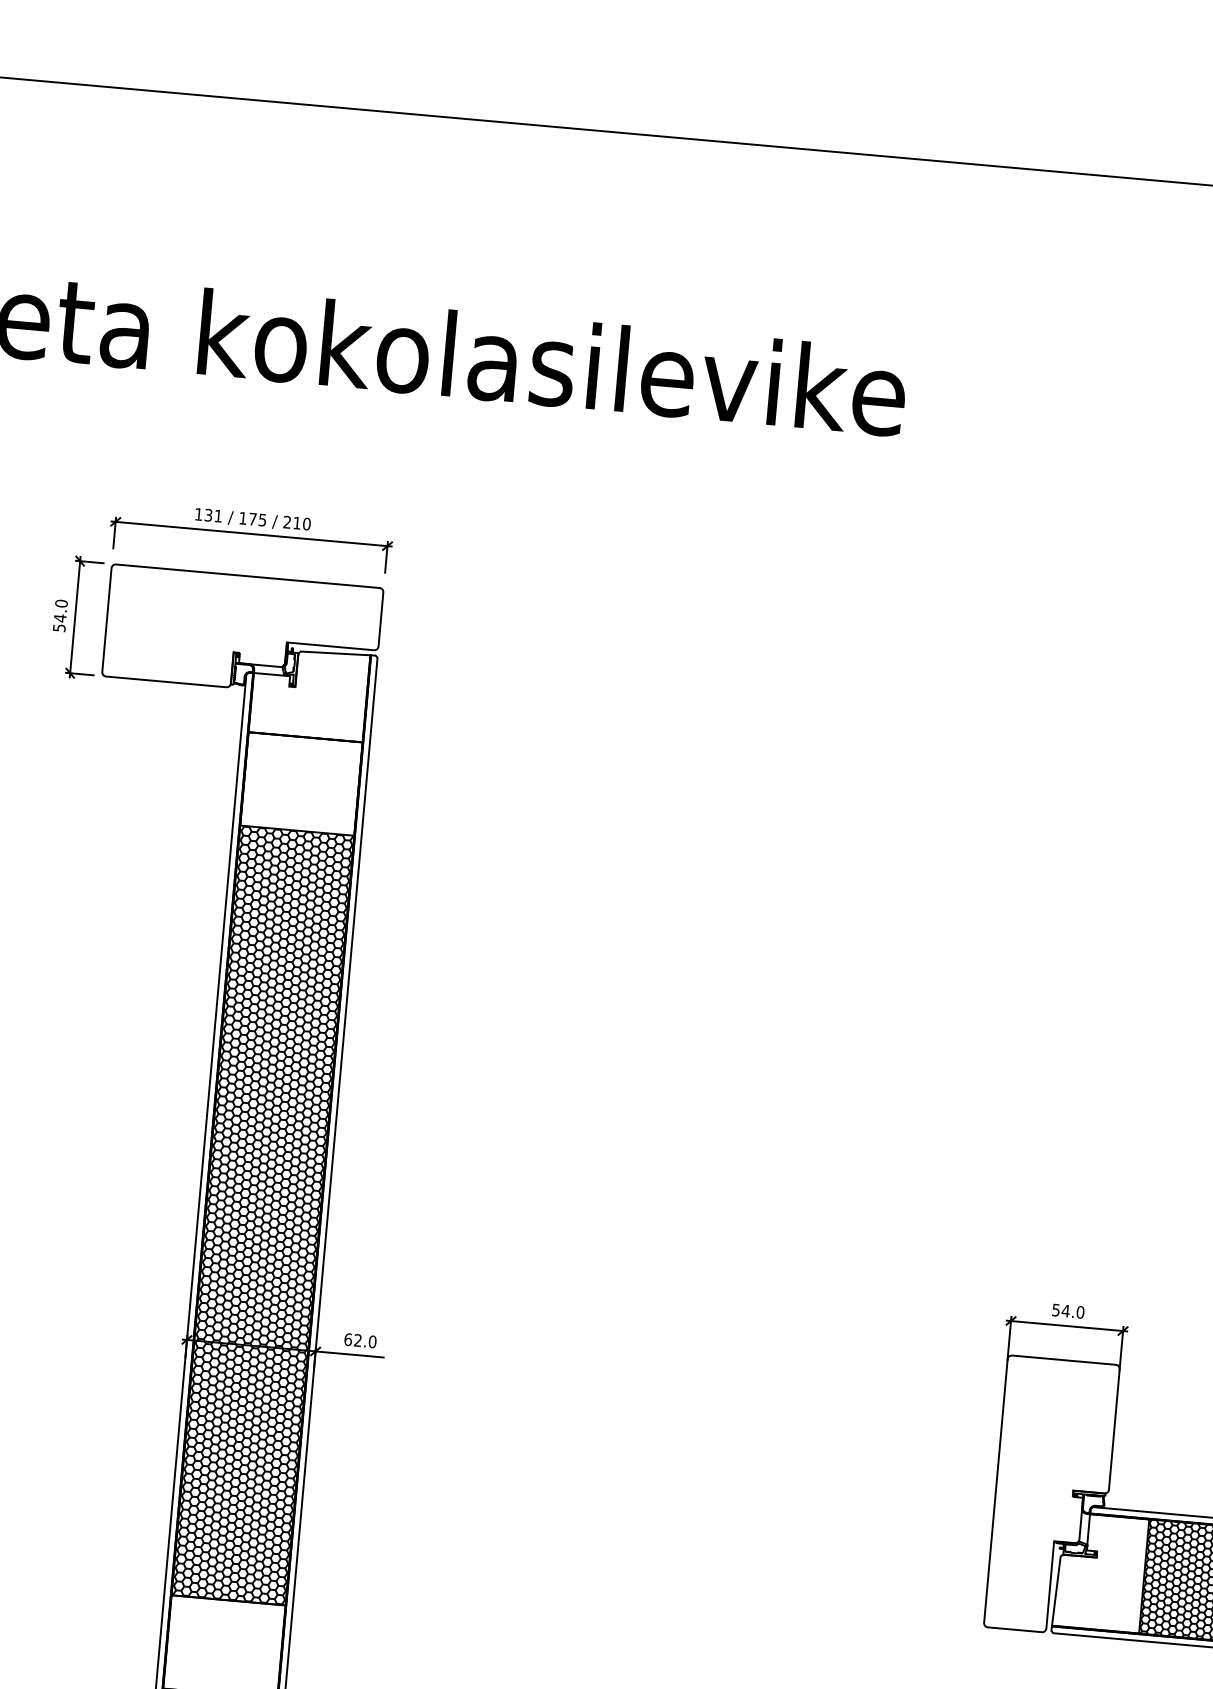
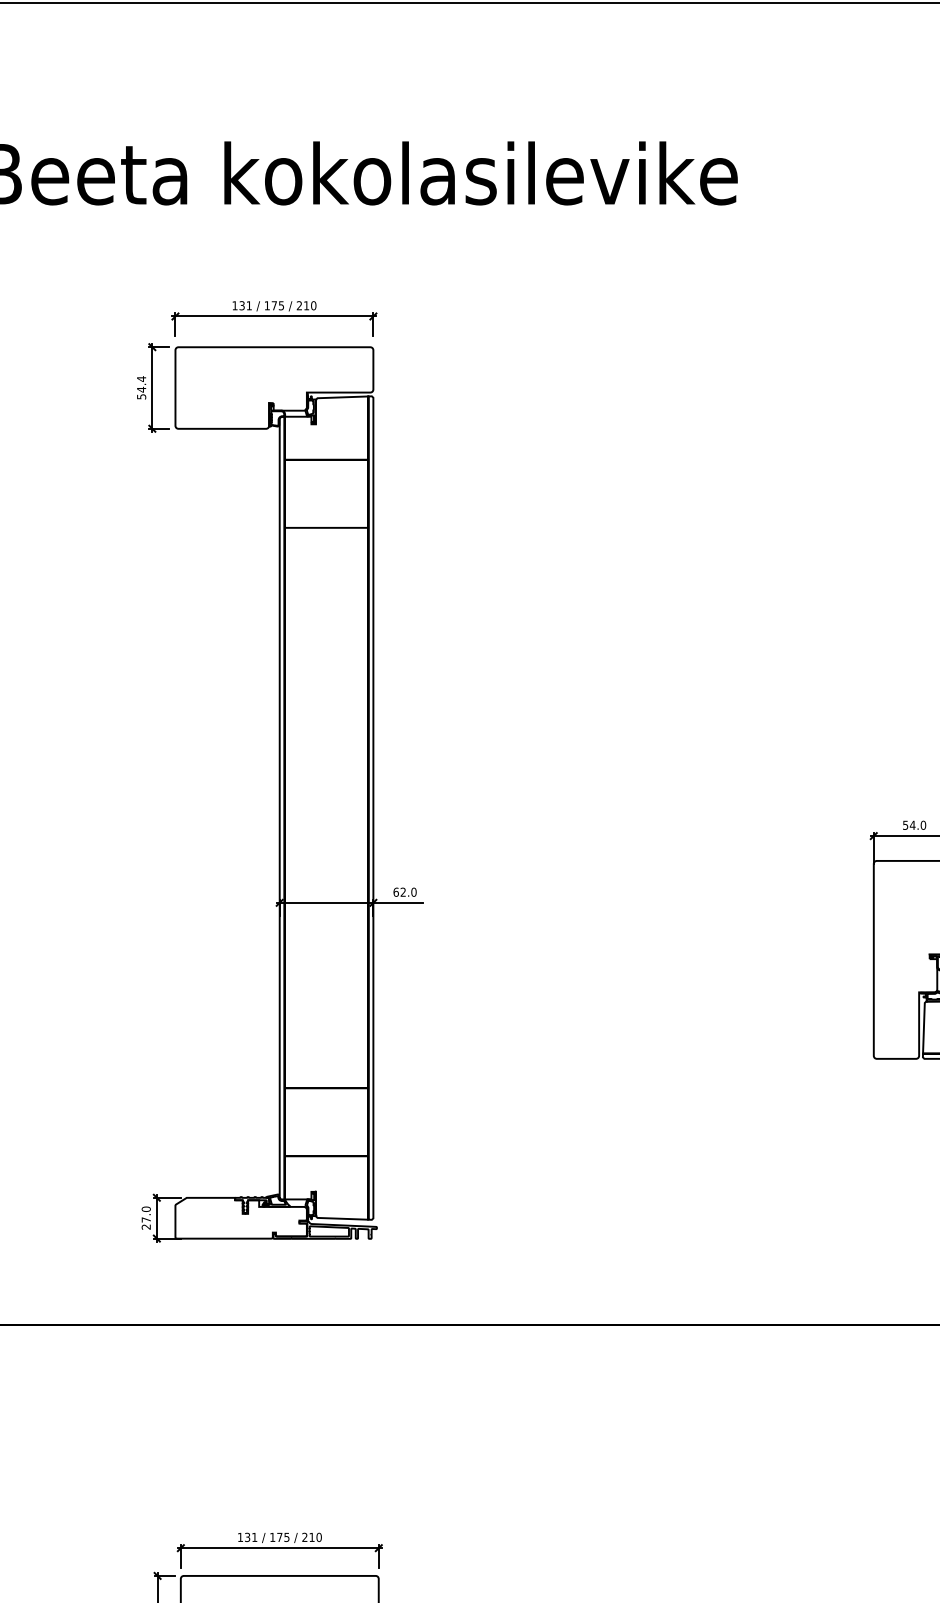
text: (61, 602) -> (141, 378), 54.0 -> 54.4
hatch: (262, 1214) -> (326, 807), removed

